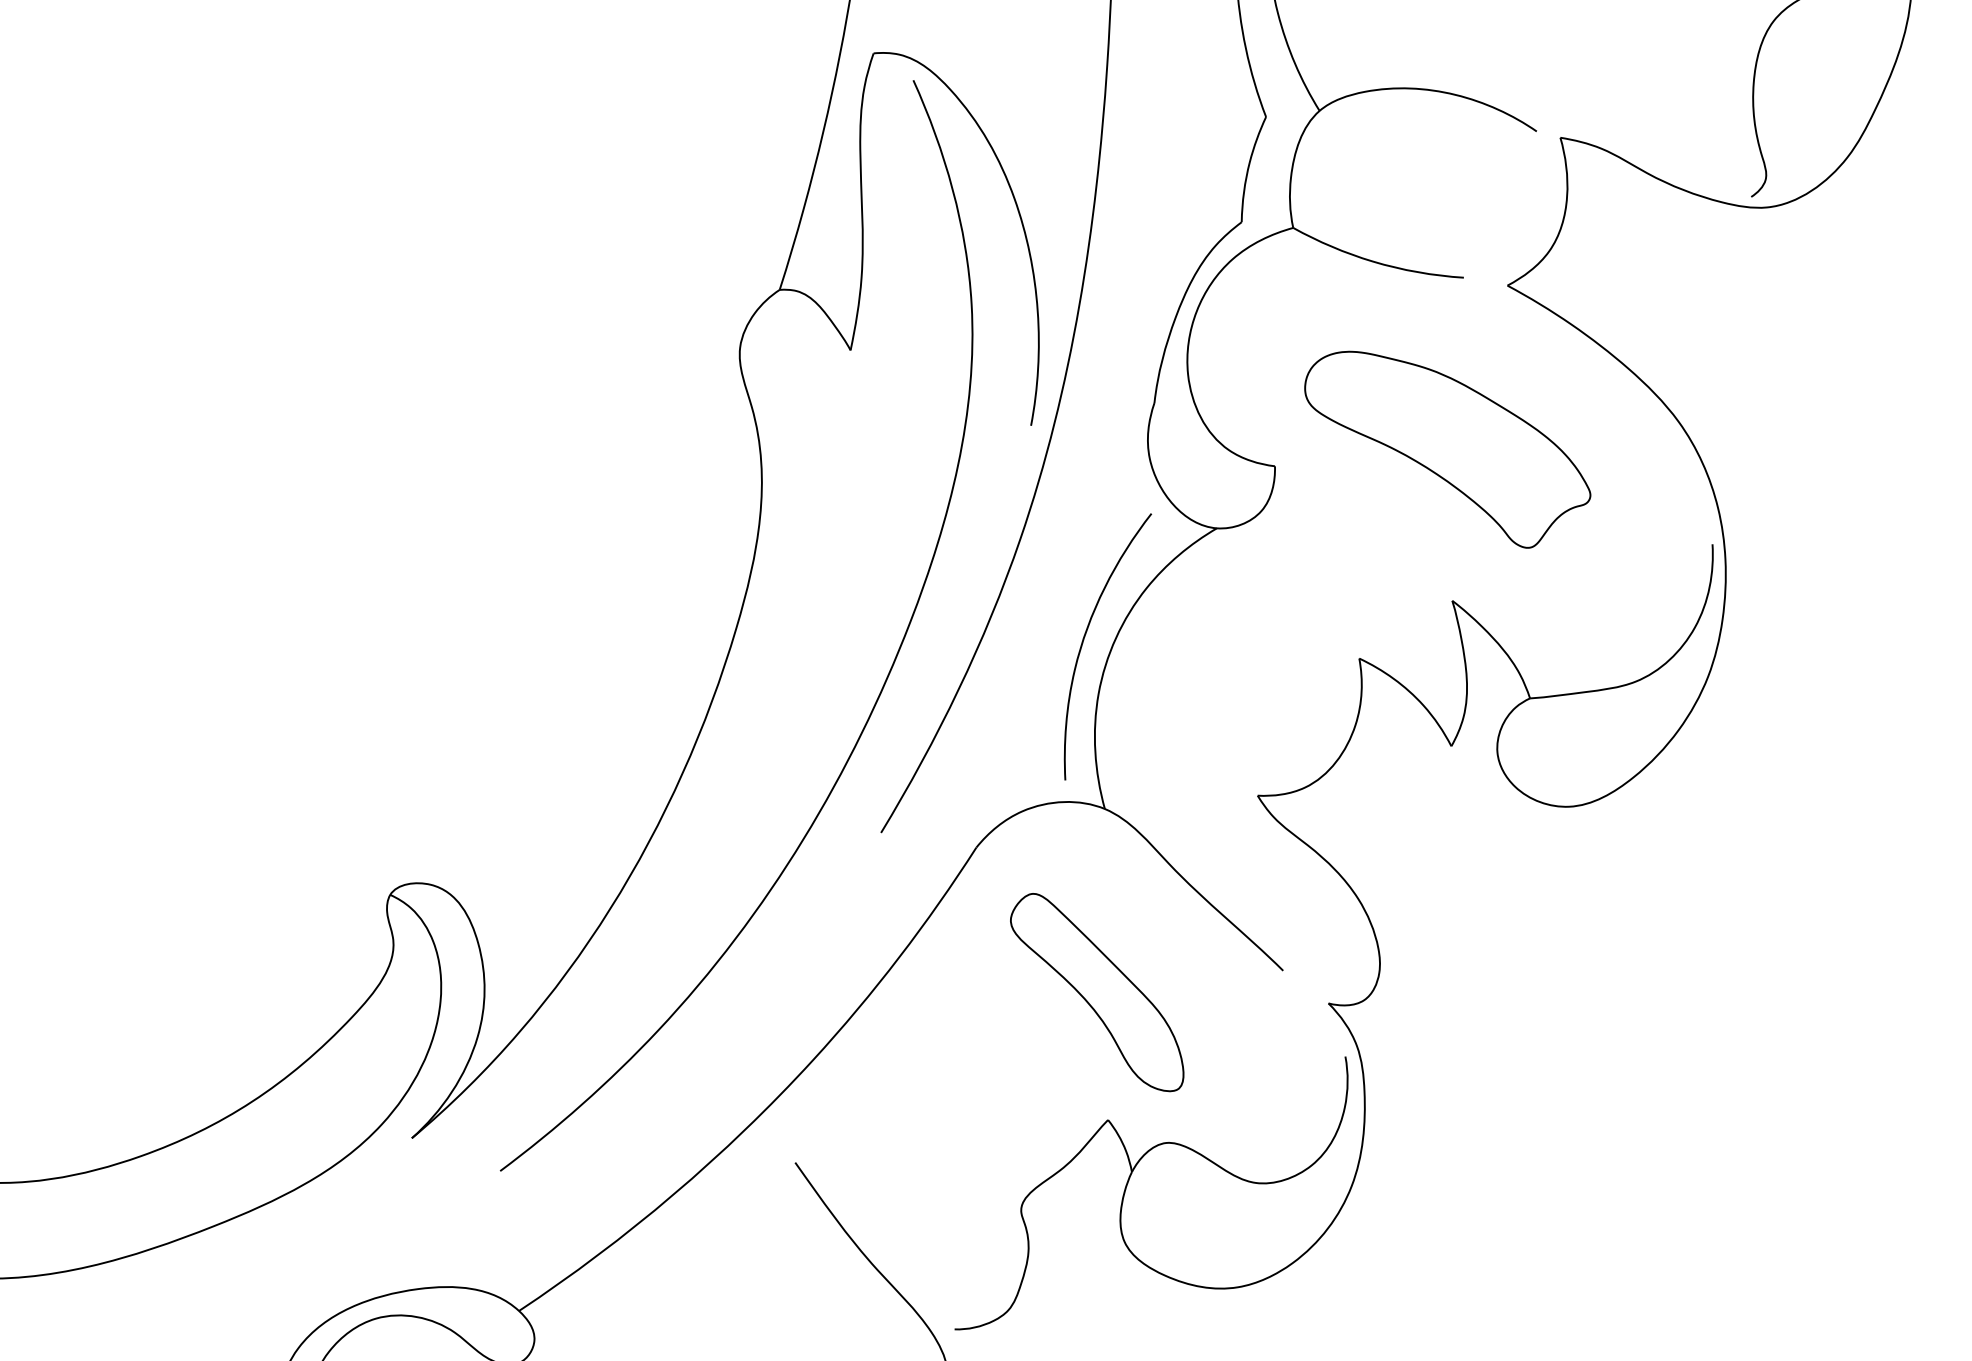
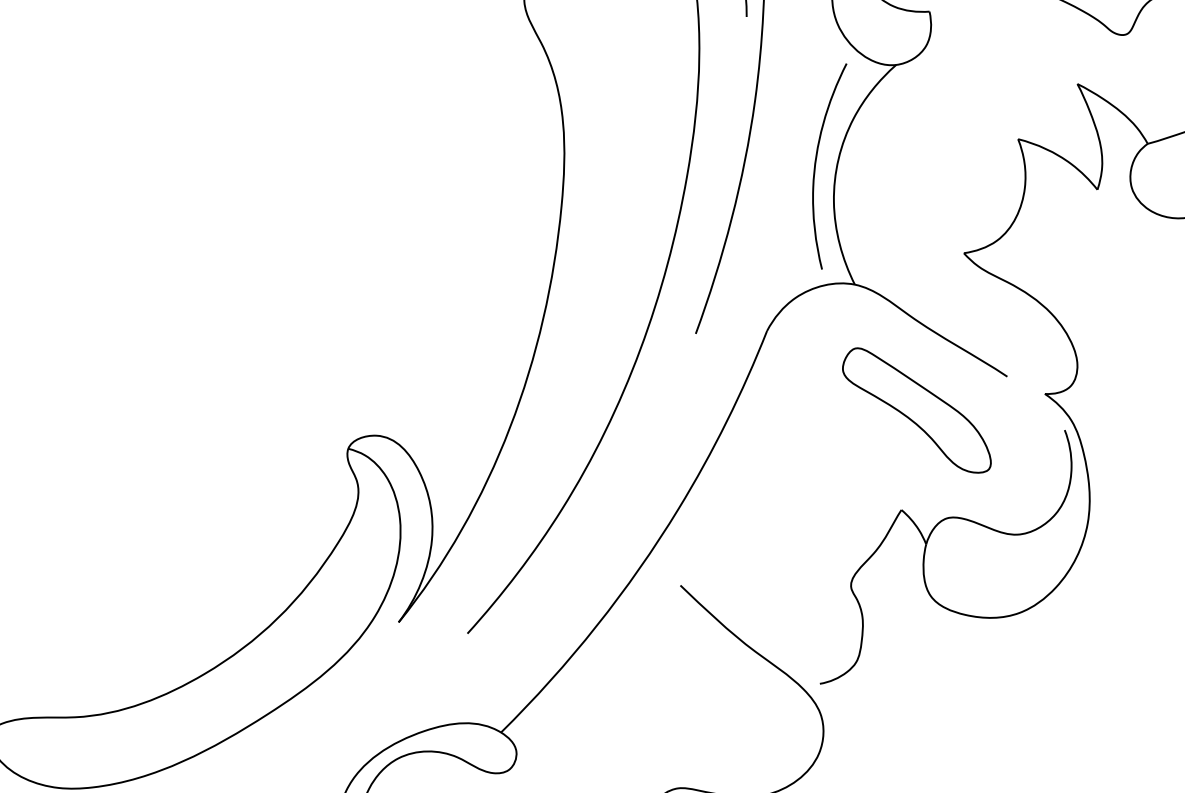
part: (1097, 992) -> (916, 410), moved

